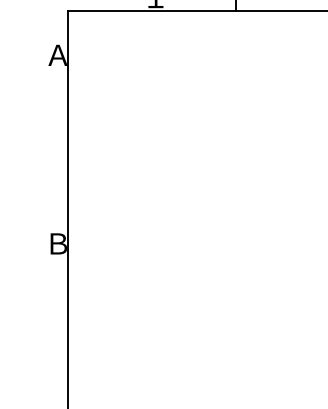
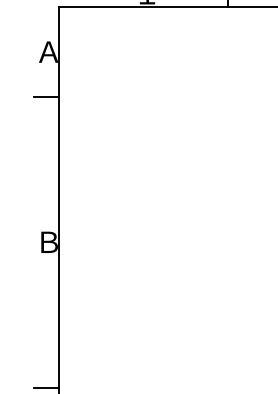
line: (55, 99) -> (46, 96), added
line: (55, 388) -> (46, 388), added

